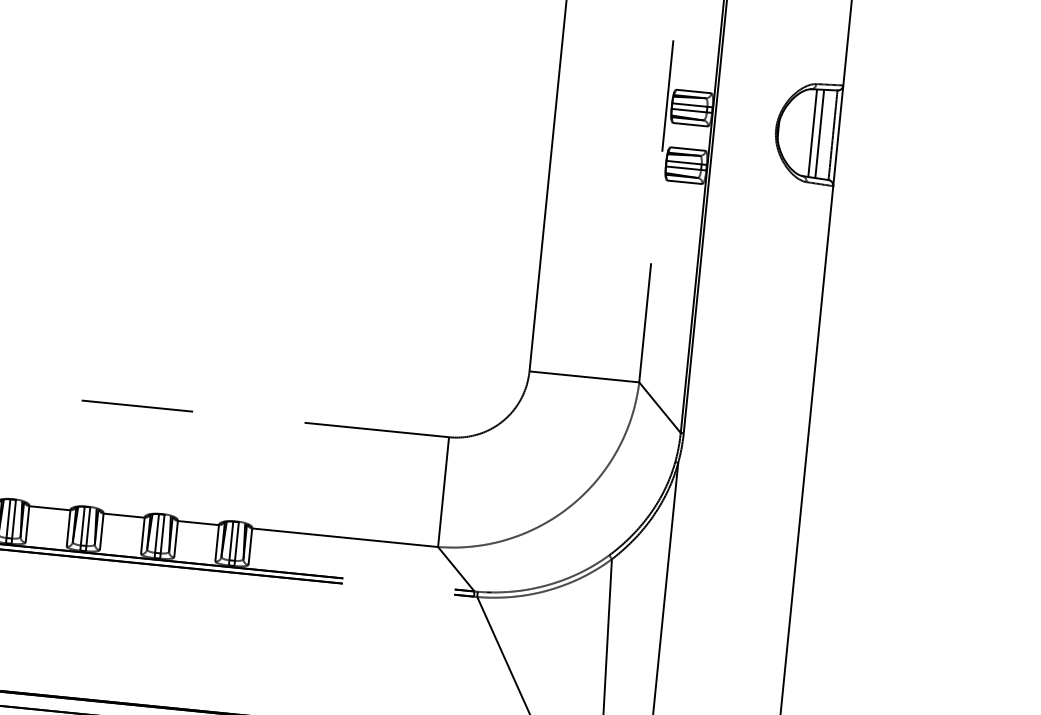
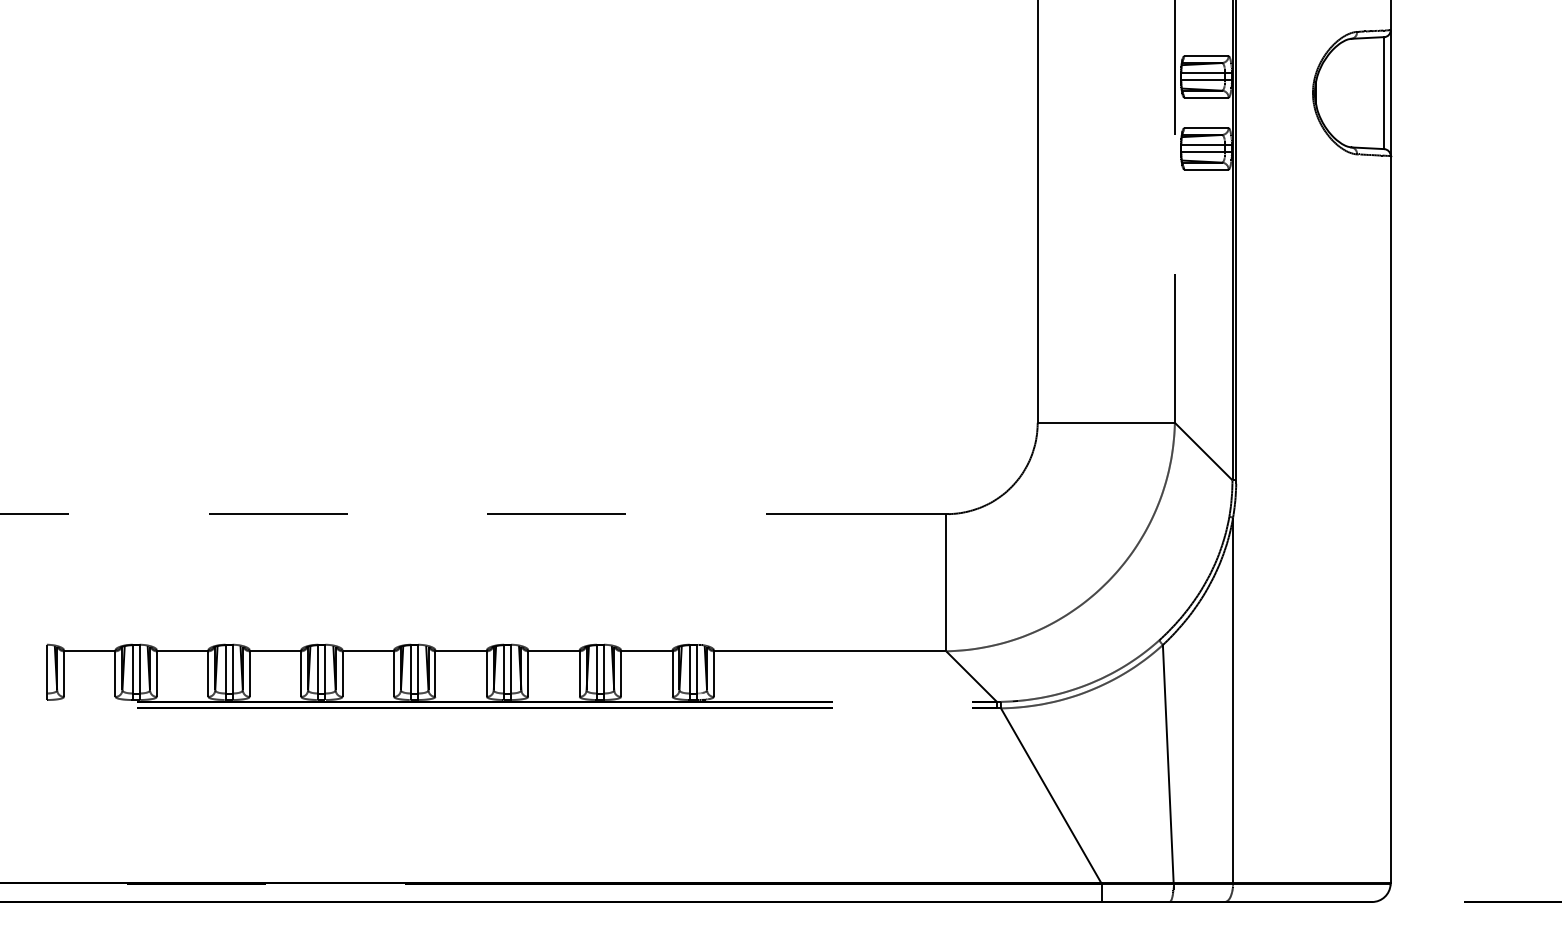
line: (812, 132) -> (1358, 92), removed
line: (819, 134) -> (1367, 93), removed

